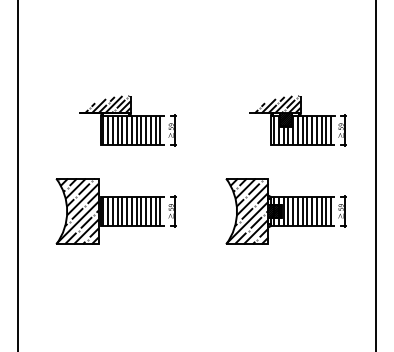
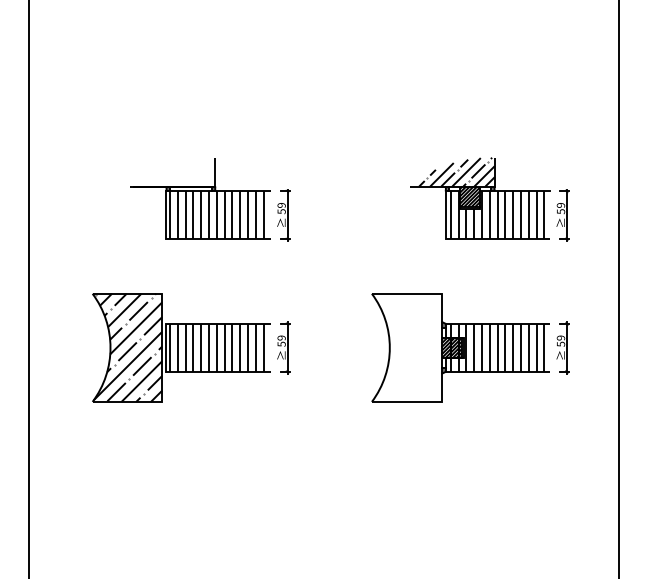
hatch: (107, 104) -> (176, 171), removed
hatch: (247, 211) -> (407, 347), removed

